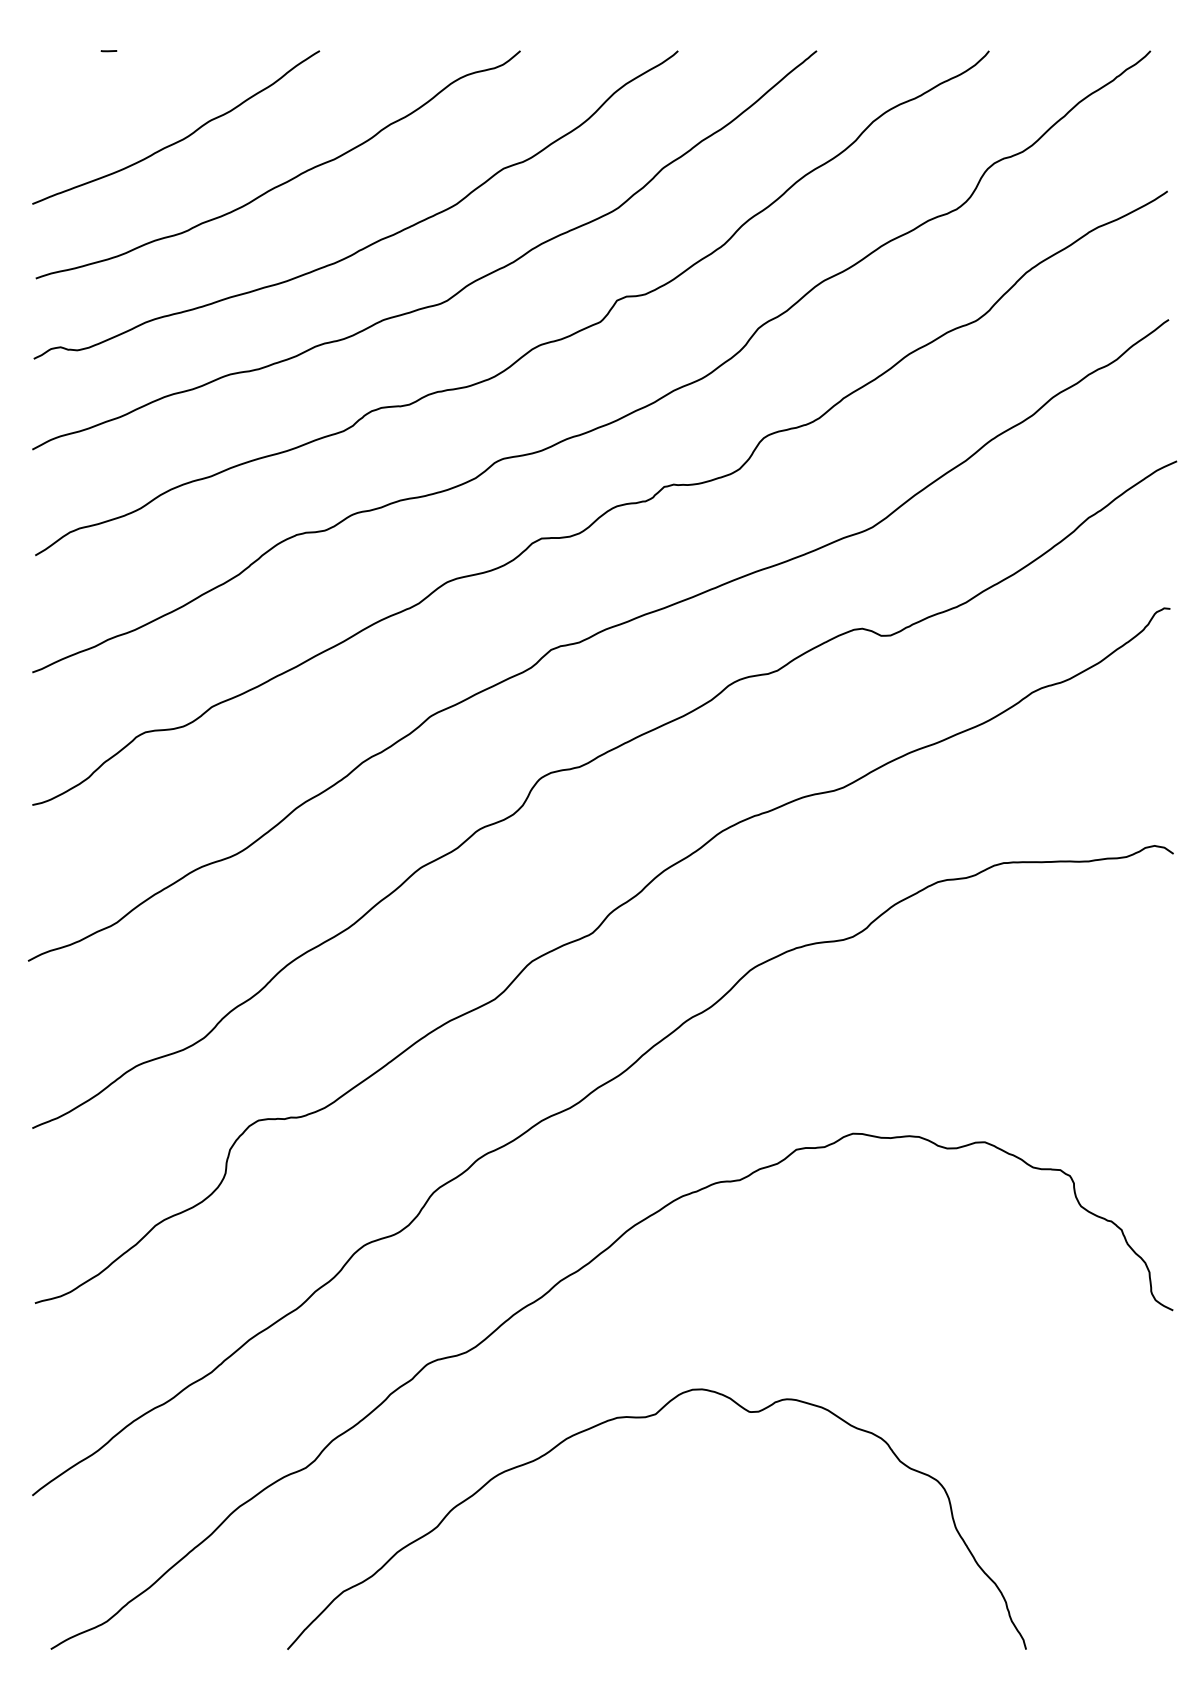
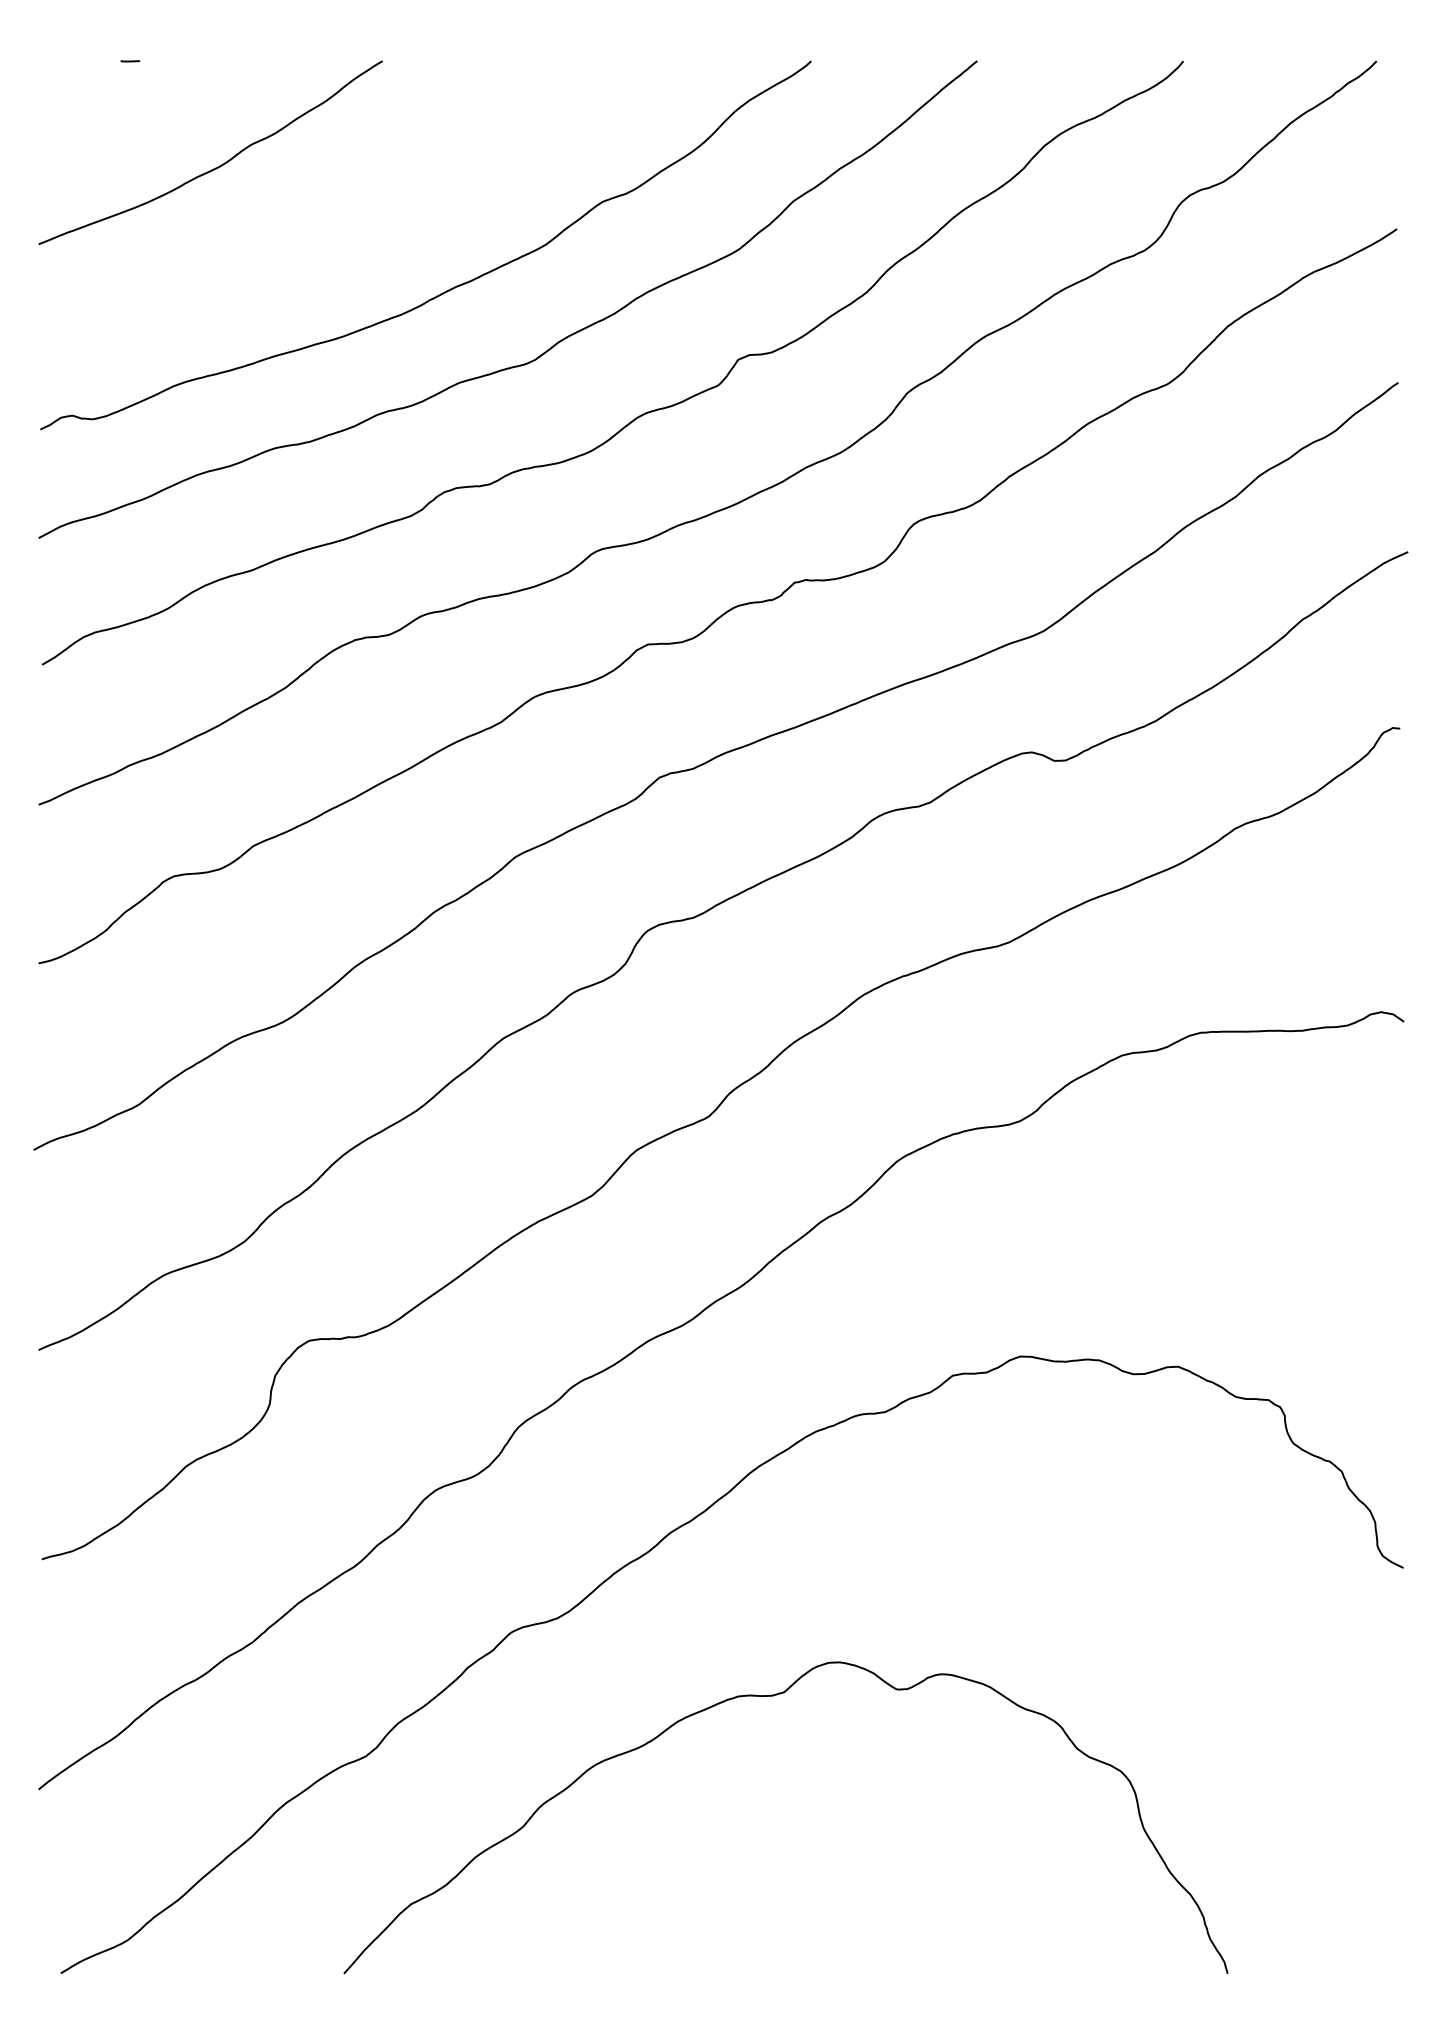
curve: (285, 181) -> (341, 217), removed

